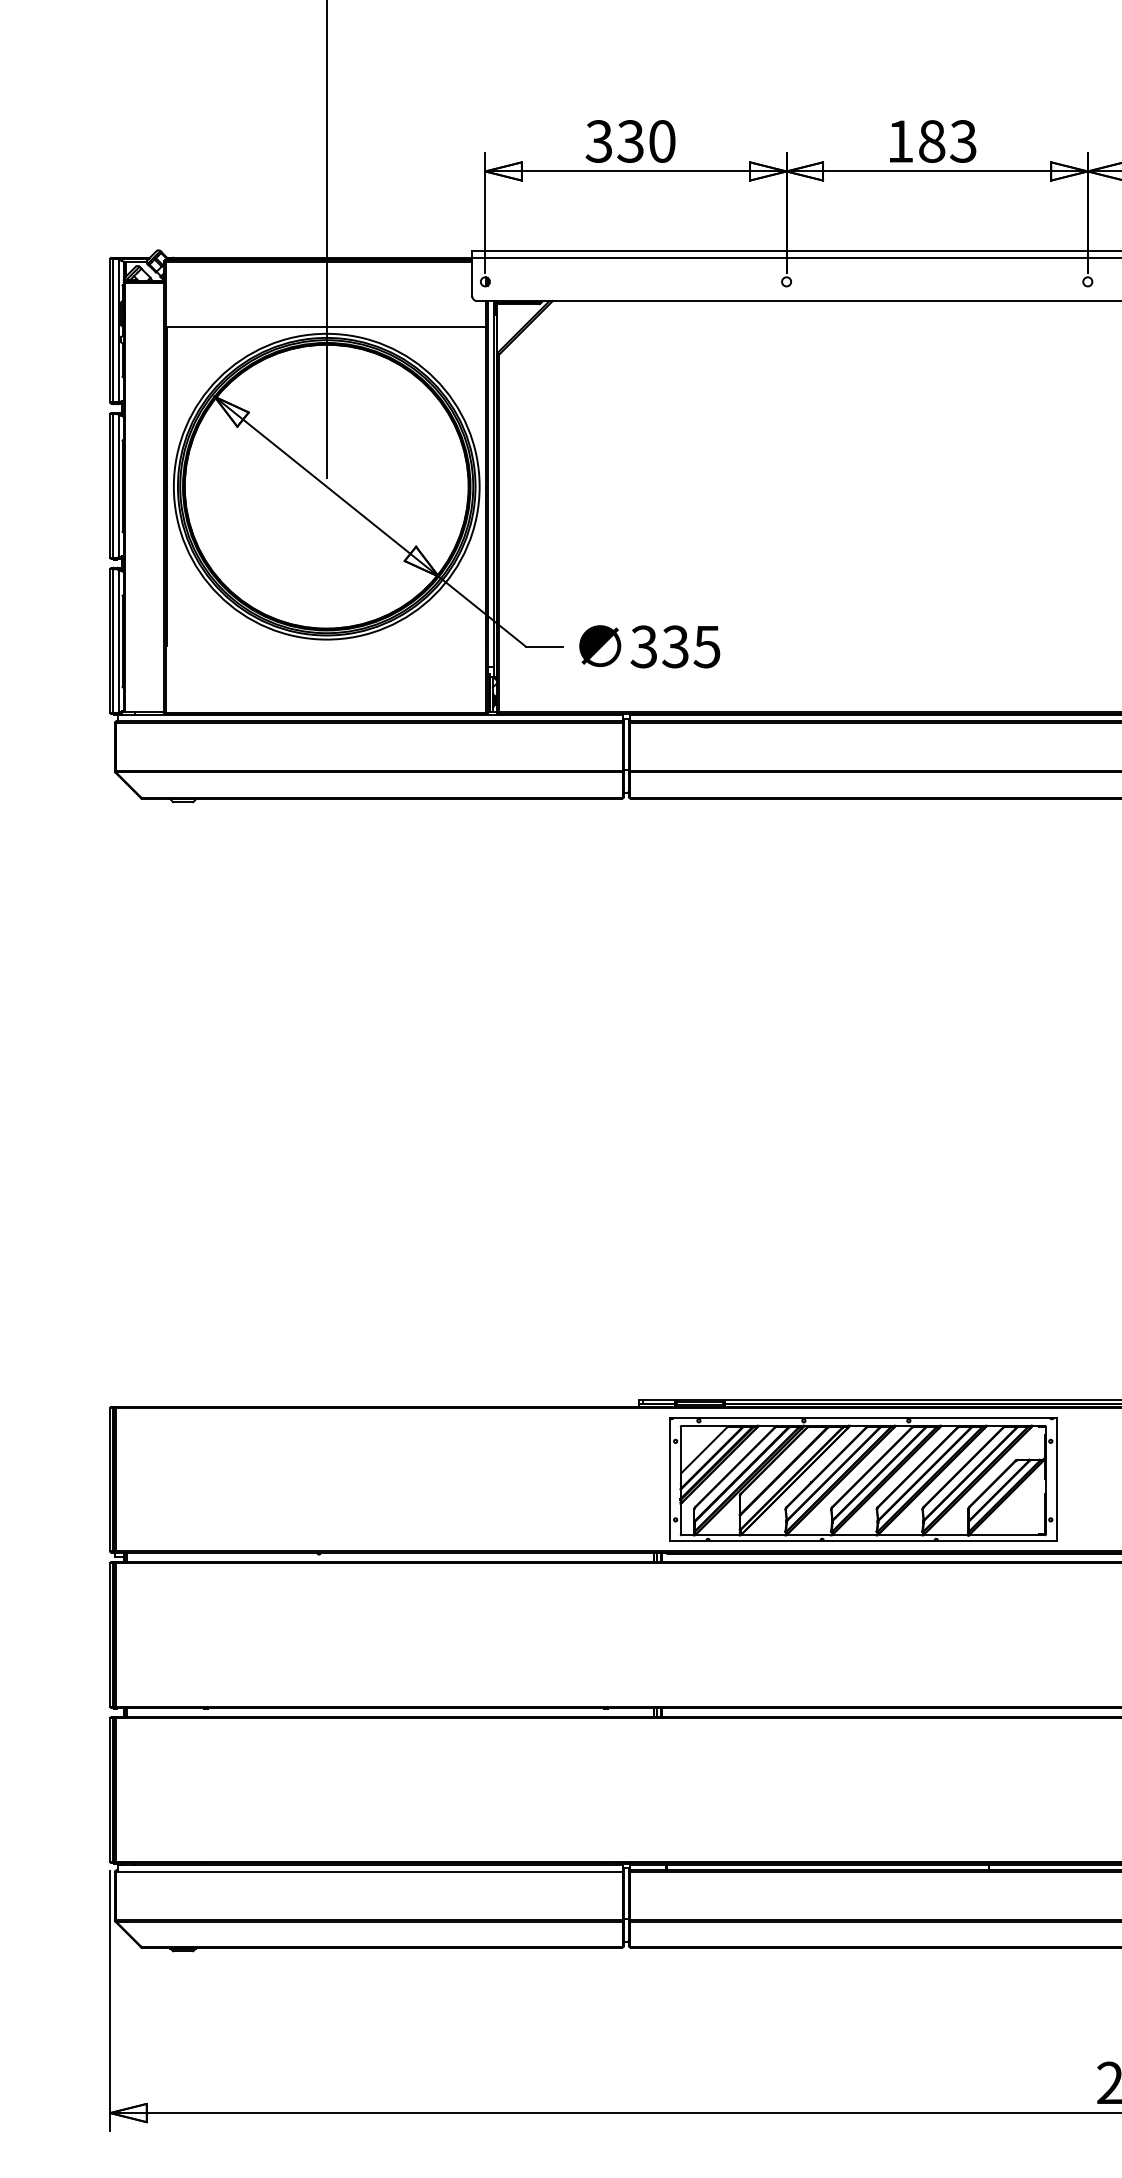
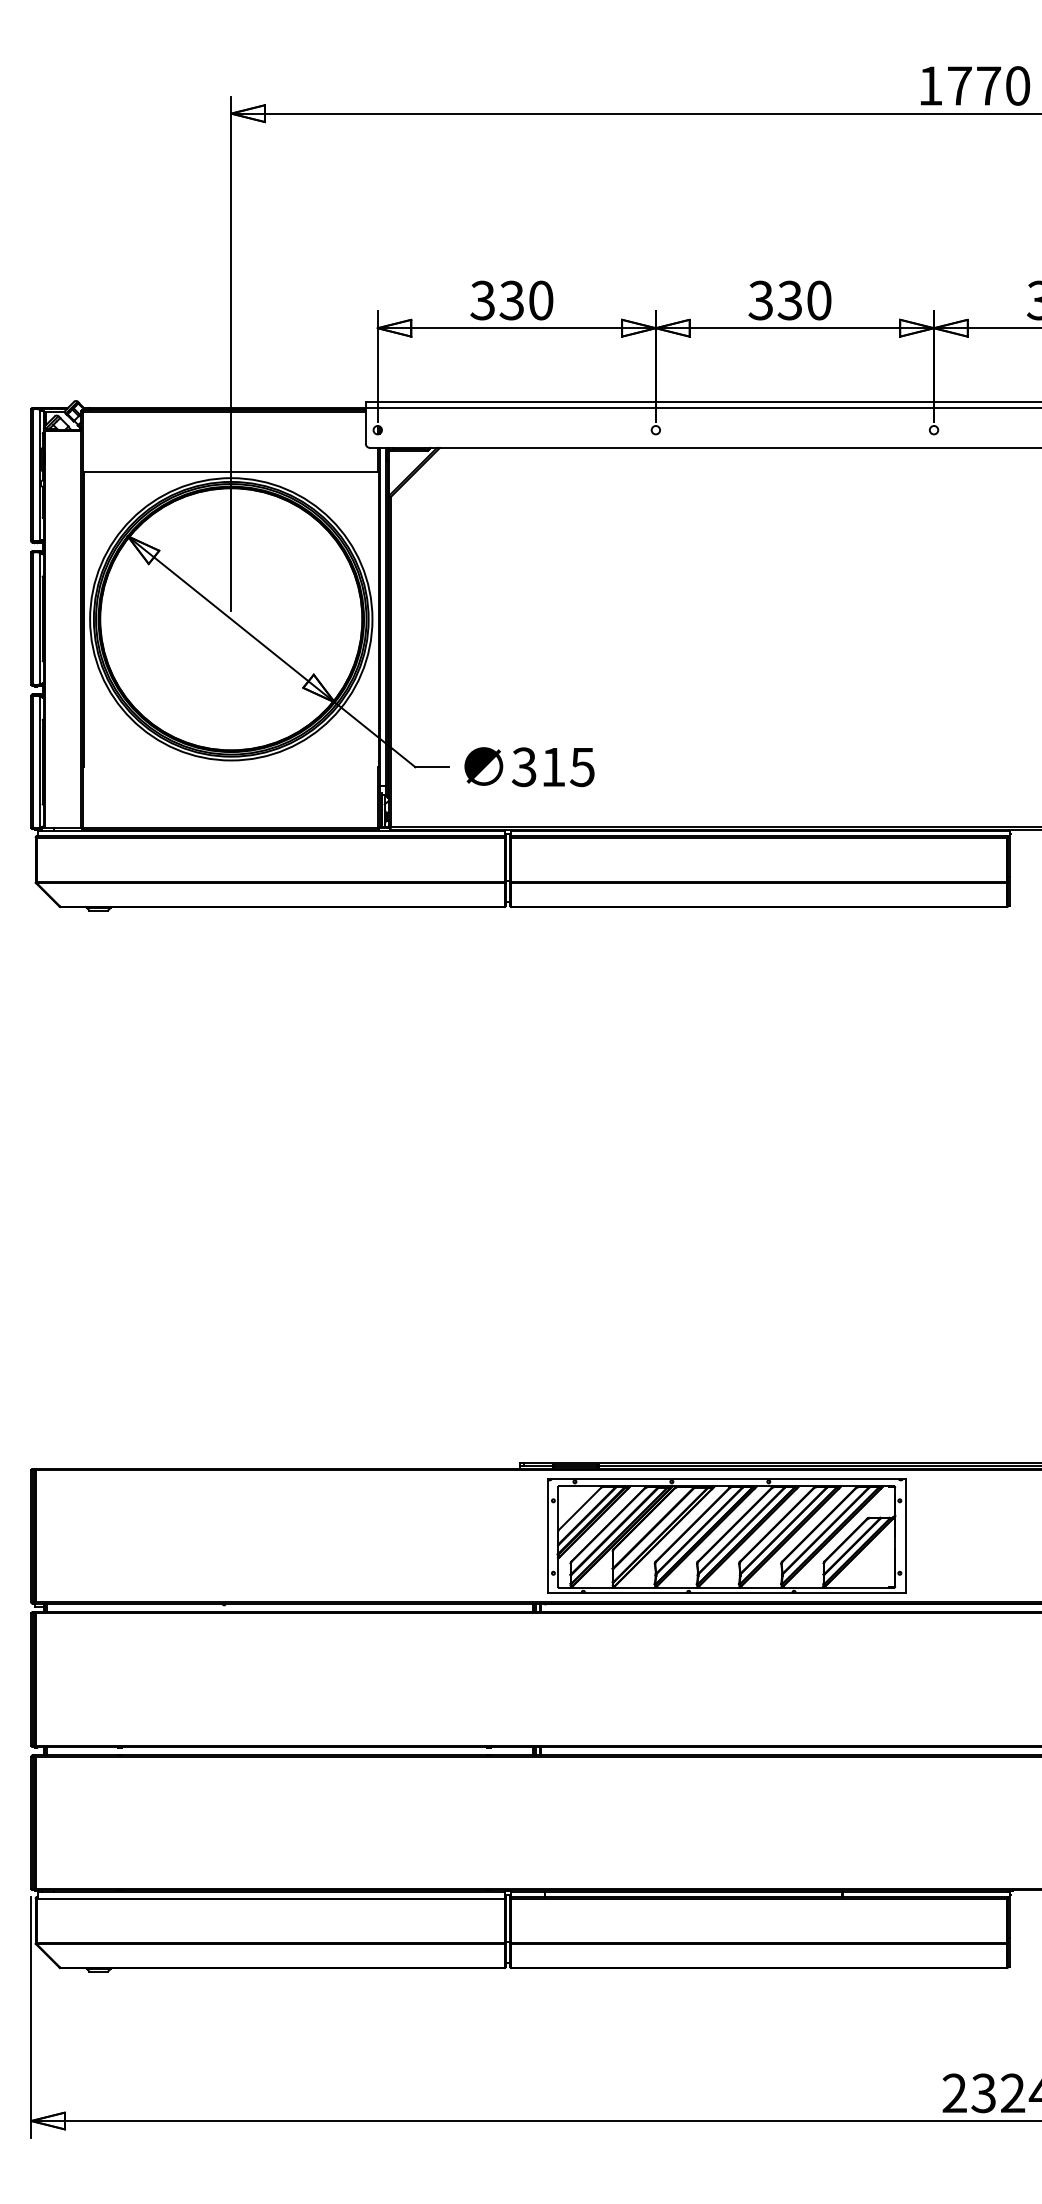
text: (931, 141) -> (789, 300), 183 -> 330
text: (675, 647) -> (553, 767), 335 -> 315

